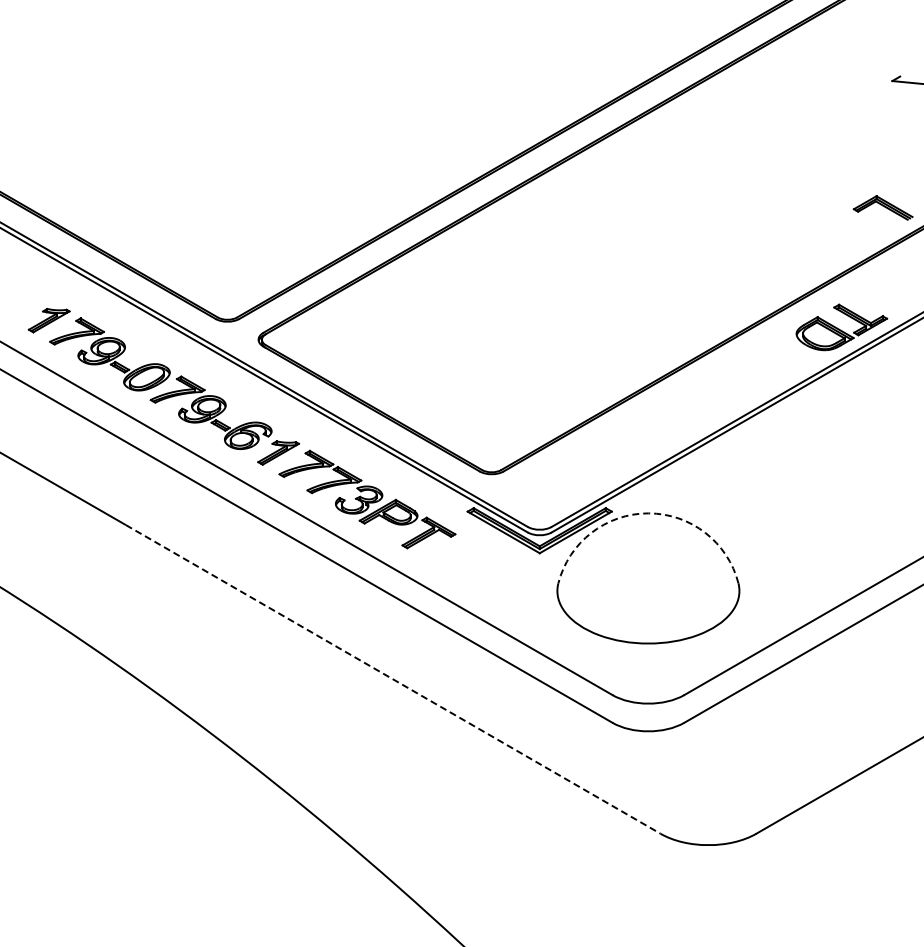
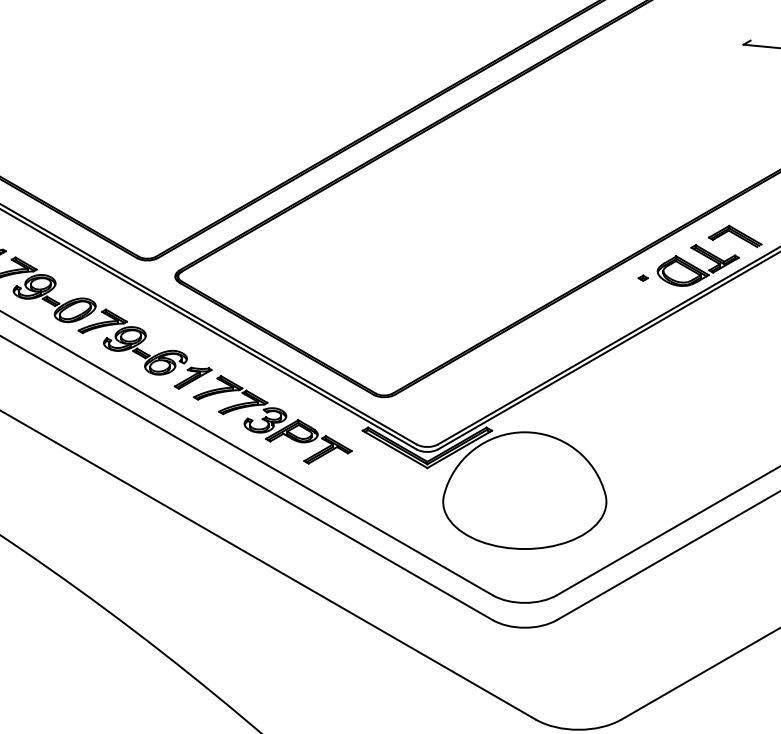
part: (882, 207) -> (734, 236), moved
part: (780, 341) -> (643, 278), added
arc: (648, 513) -> (524, 432), dashed -> solid
line: (393, 679) -> (296, 581), dashed -> solid

